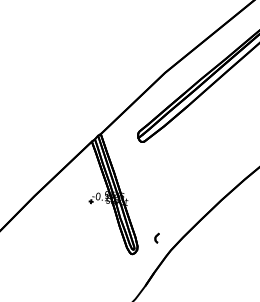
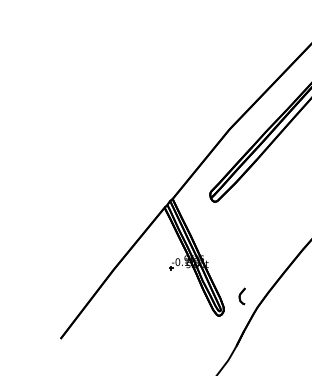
part: (156, 237) -> (241, 296), size x1.67

